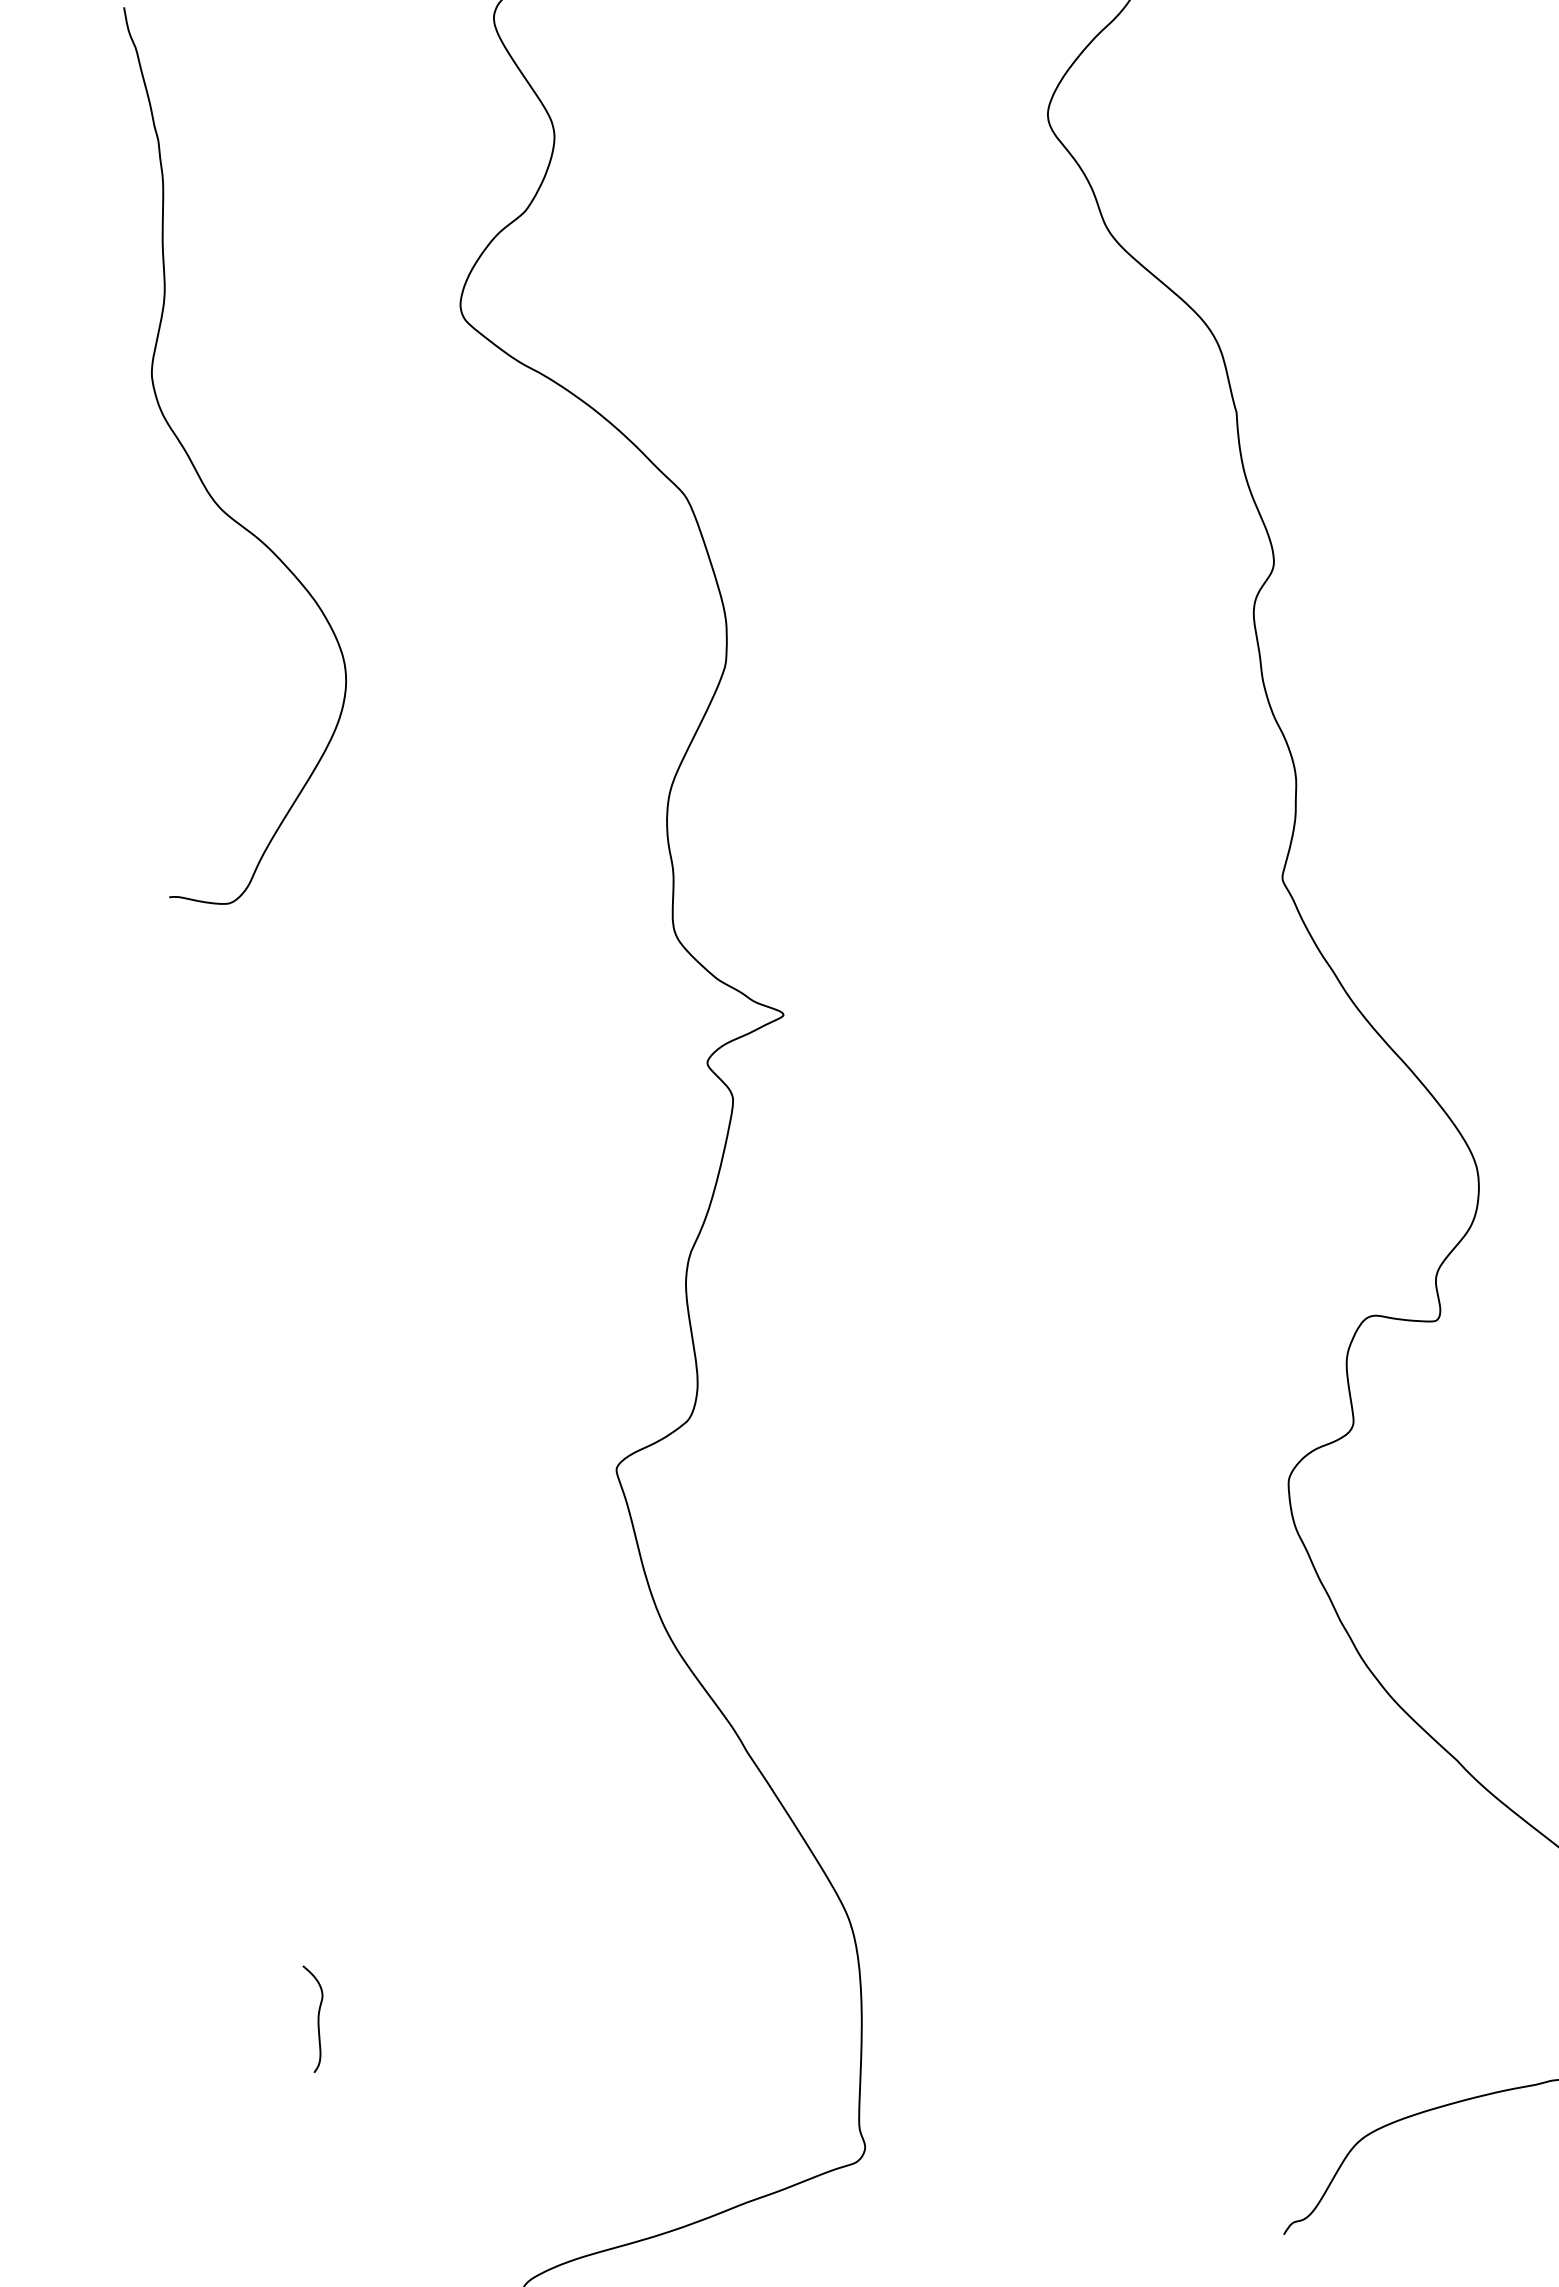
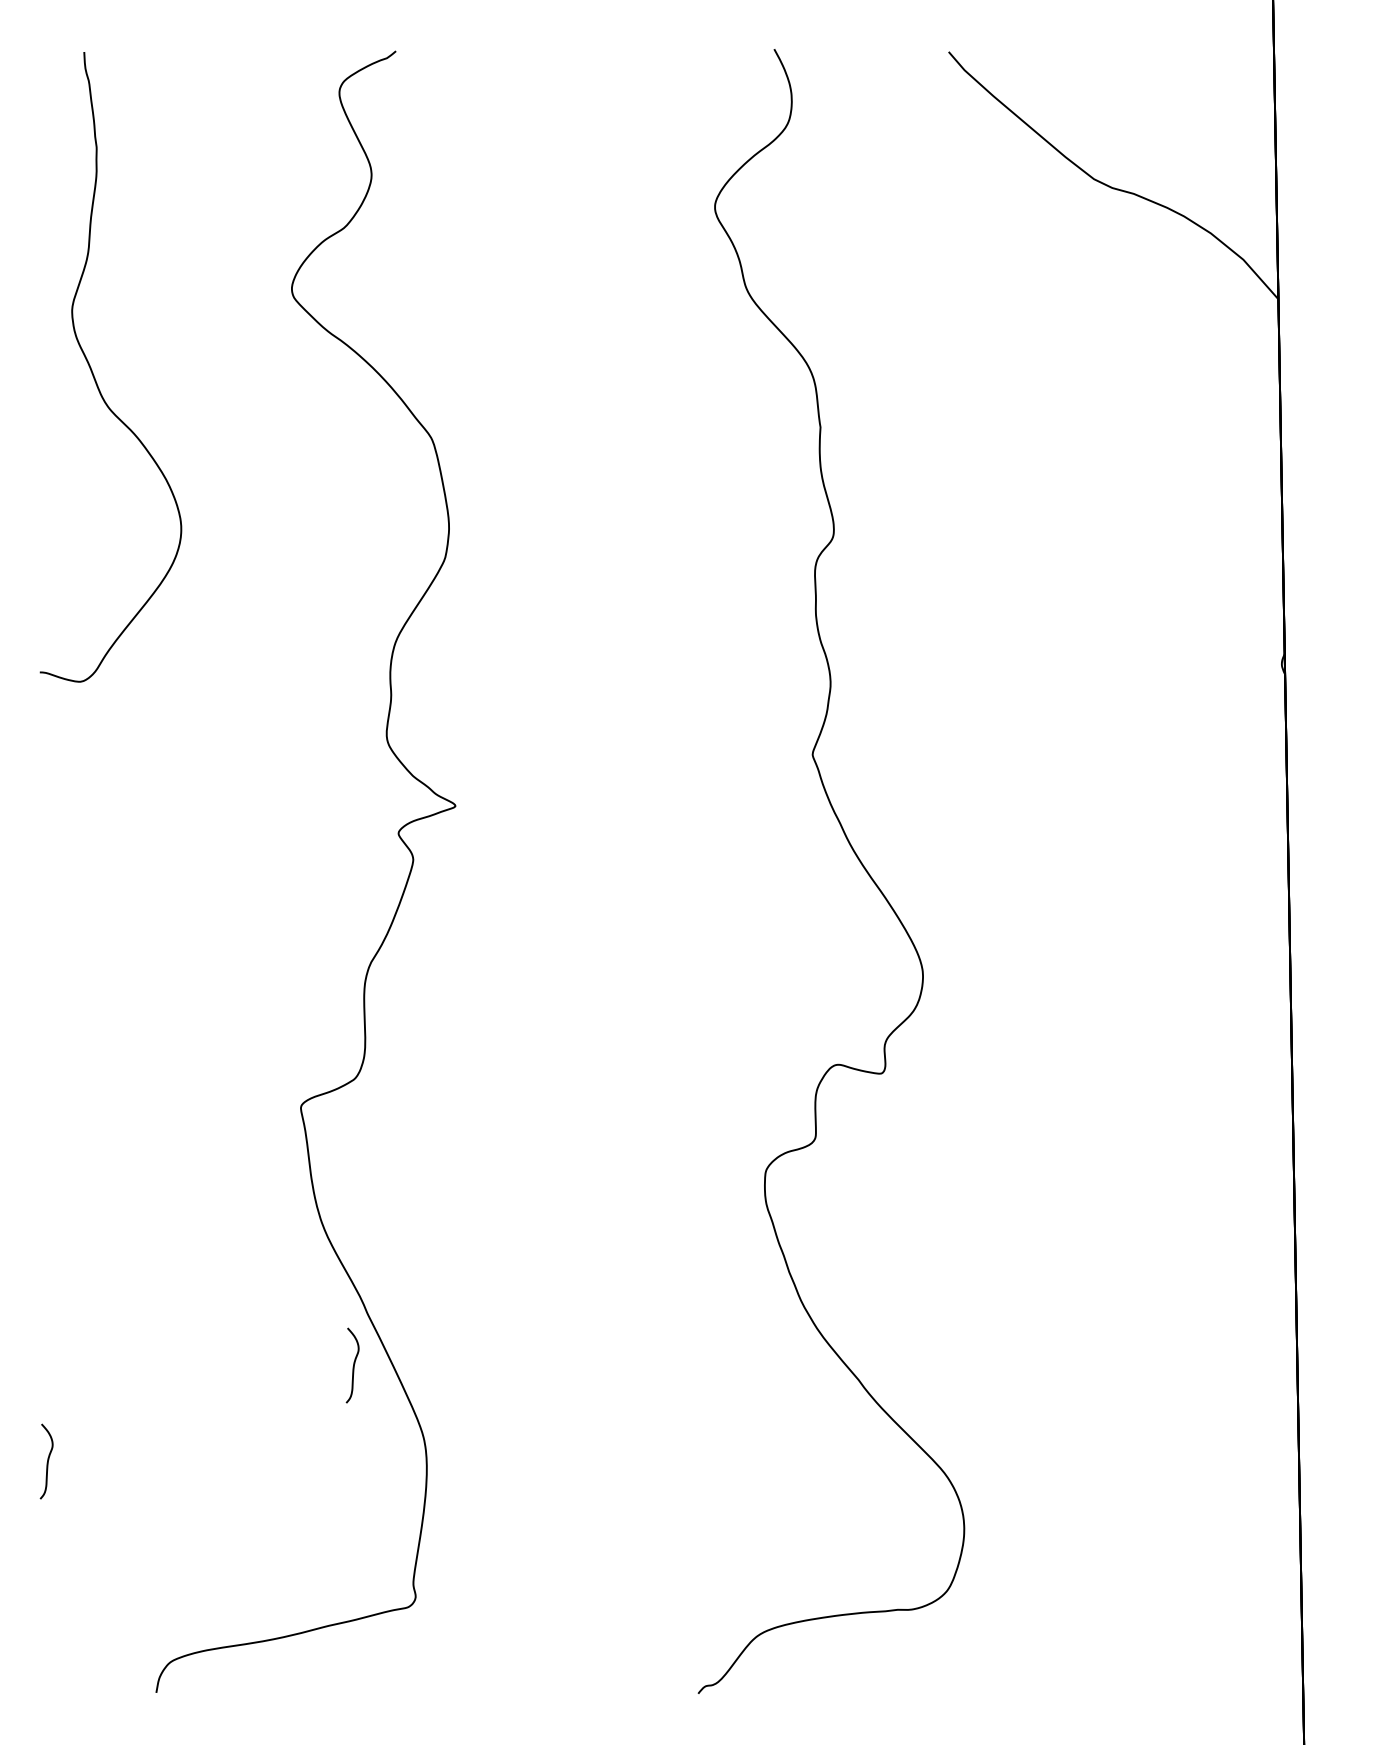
curve: (736, 1828) -> (353, 1365), added

